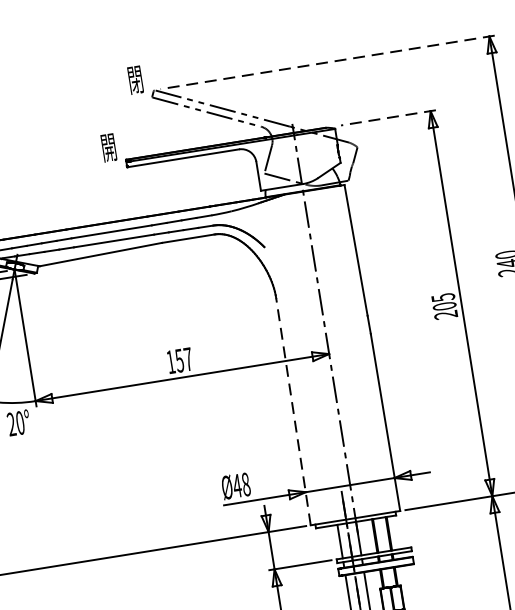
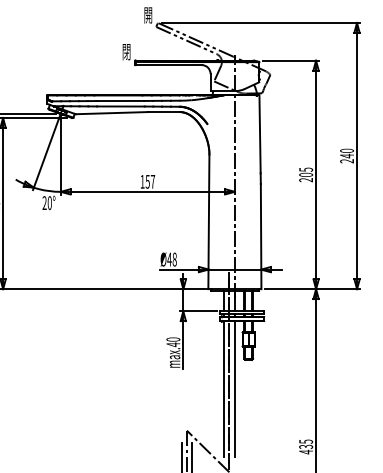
line: (326, 61) -> (260, 22), dashed -> solid
text: (134, 83) -> (147, 17), 閉 -> 開
line: (387, 117) -> (290, 60), dashed -> solid
text: (109, 151) -> (126, 54), 開 -> 閉
line: (292, 411) -> (208, 221), dashed -> solid

